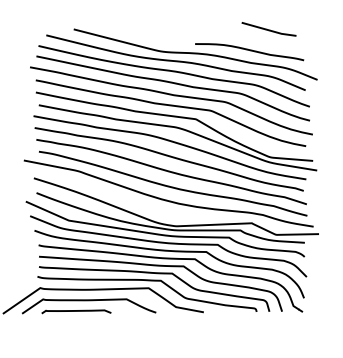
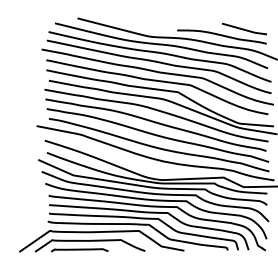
line: (268, 29) -> (244, 29), moved

